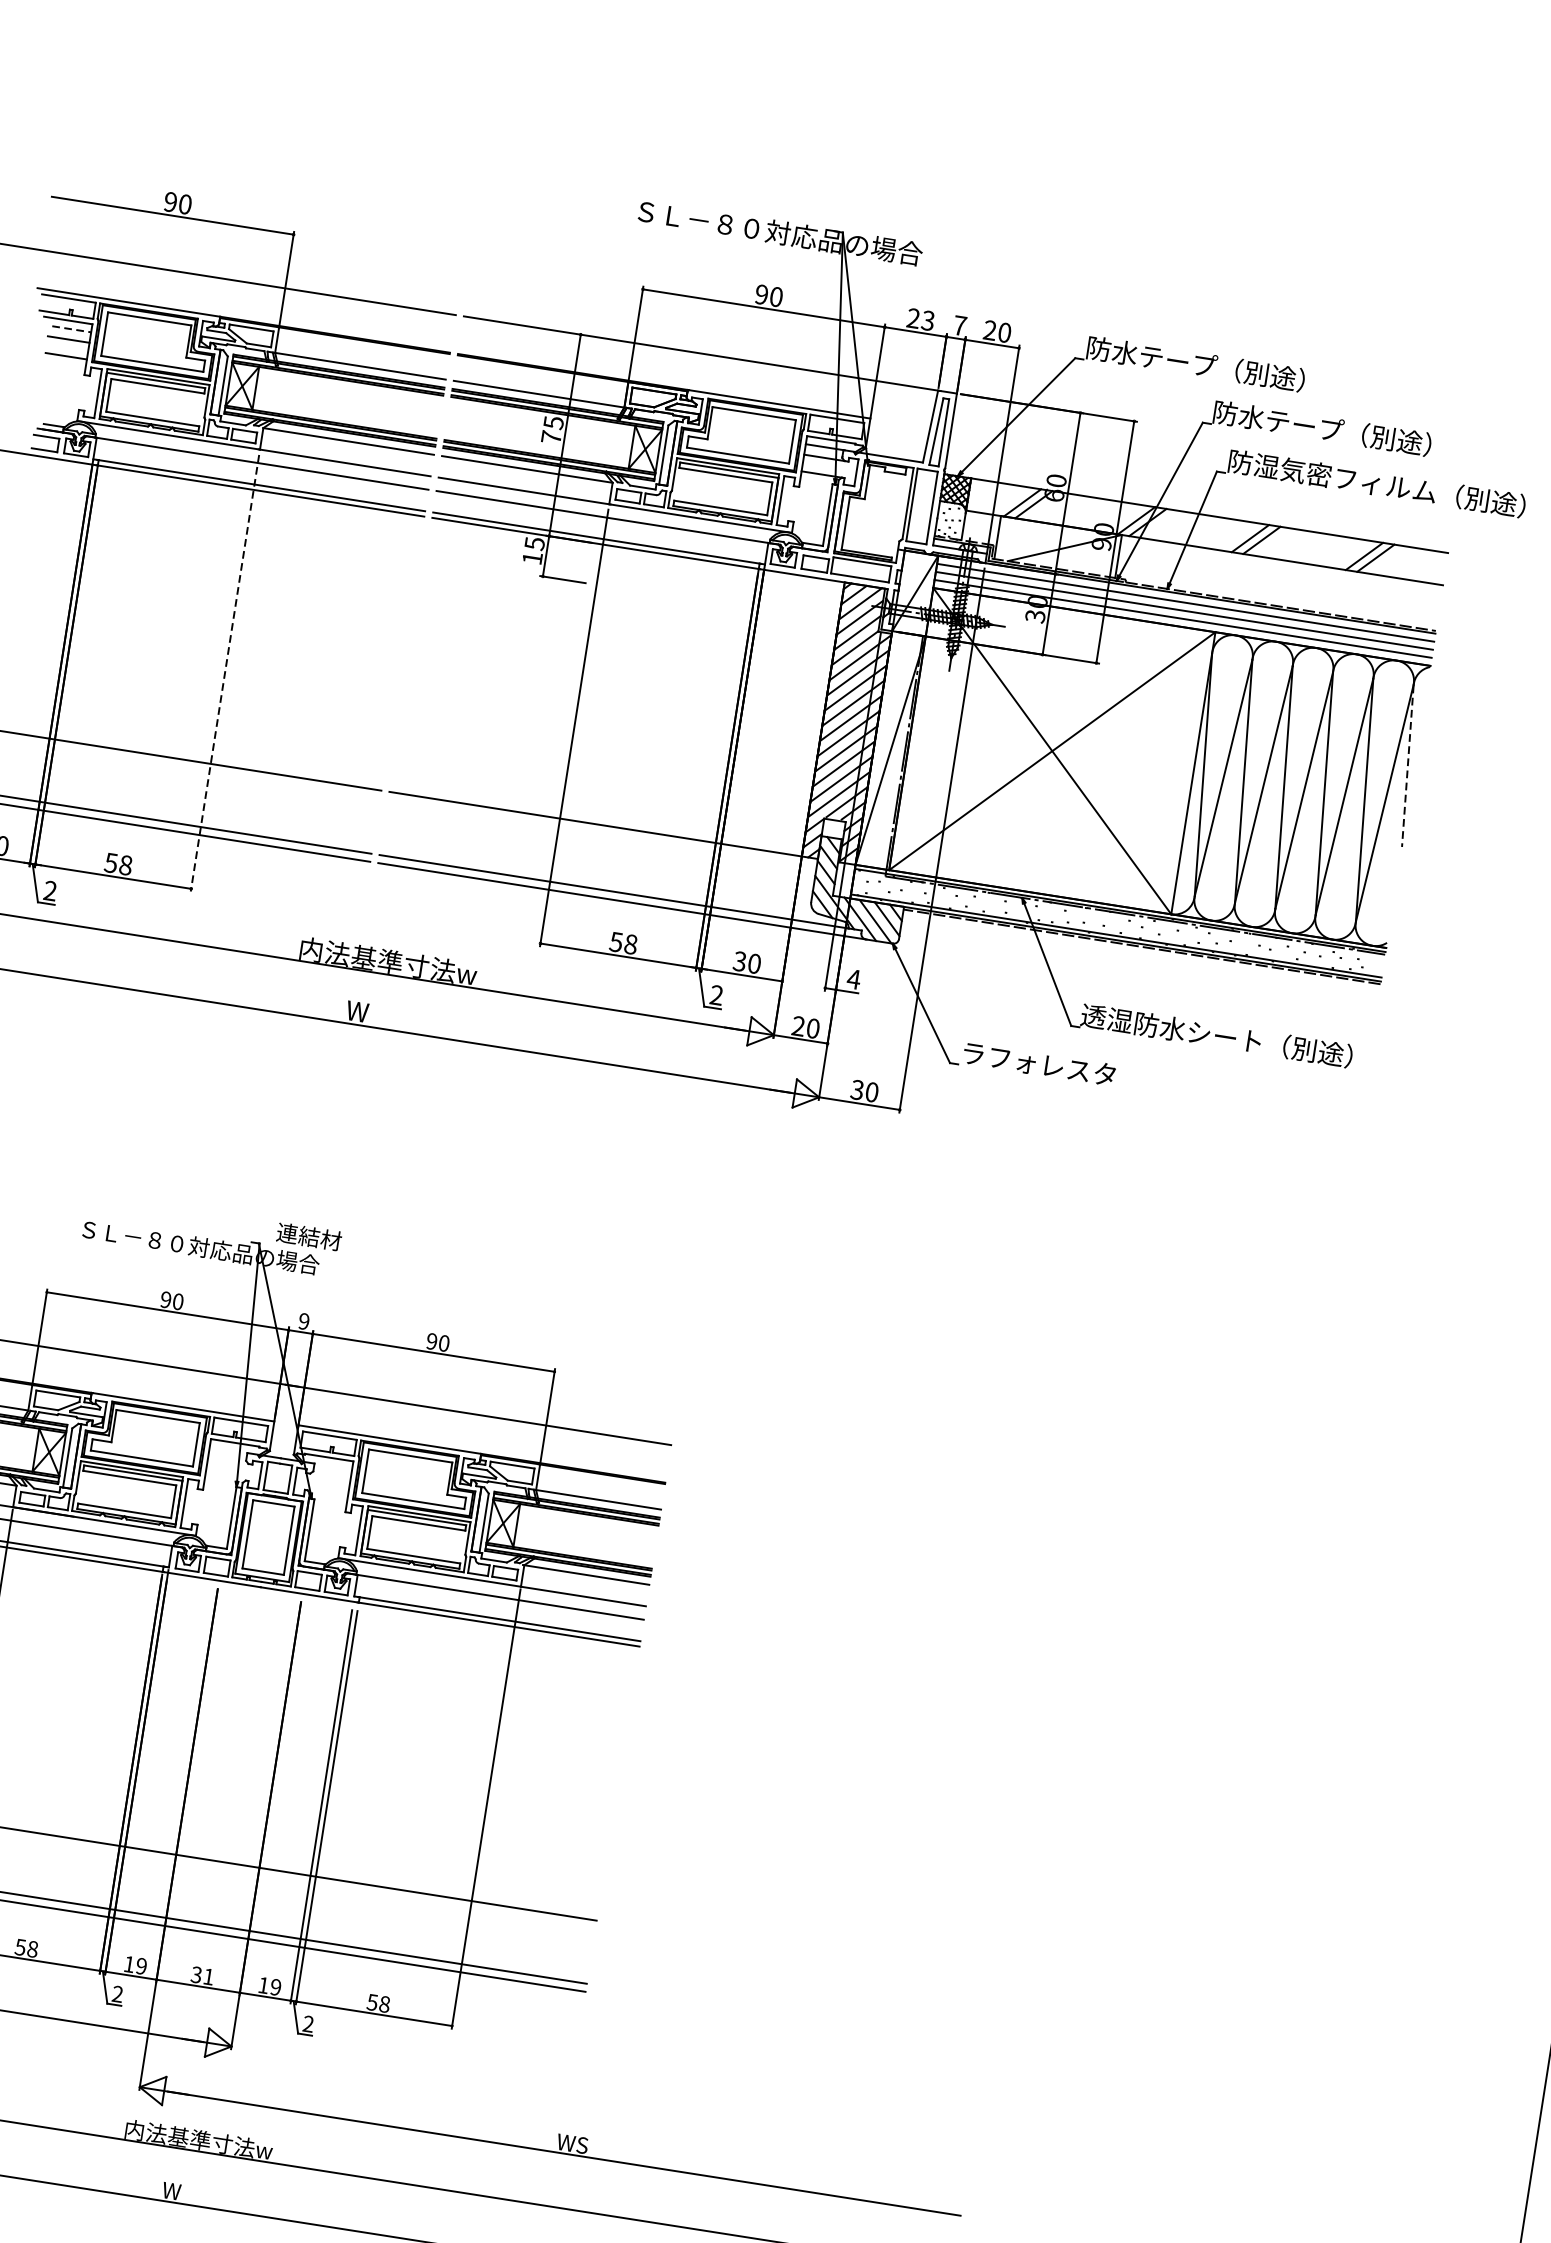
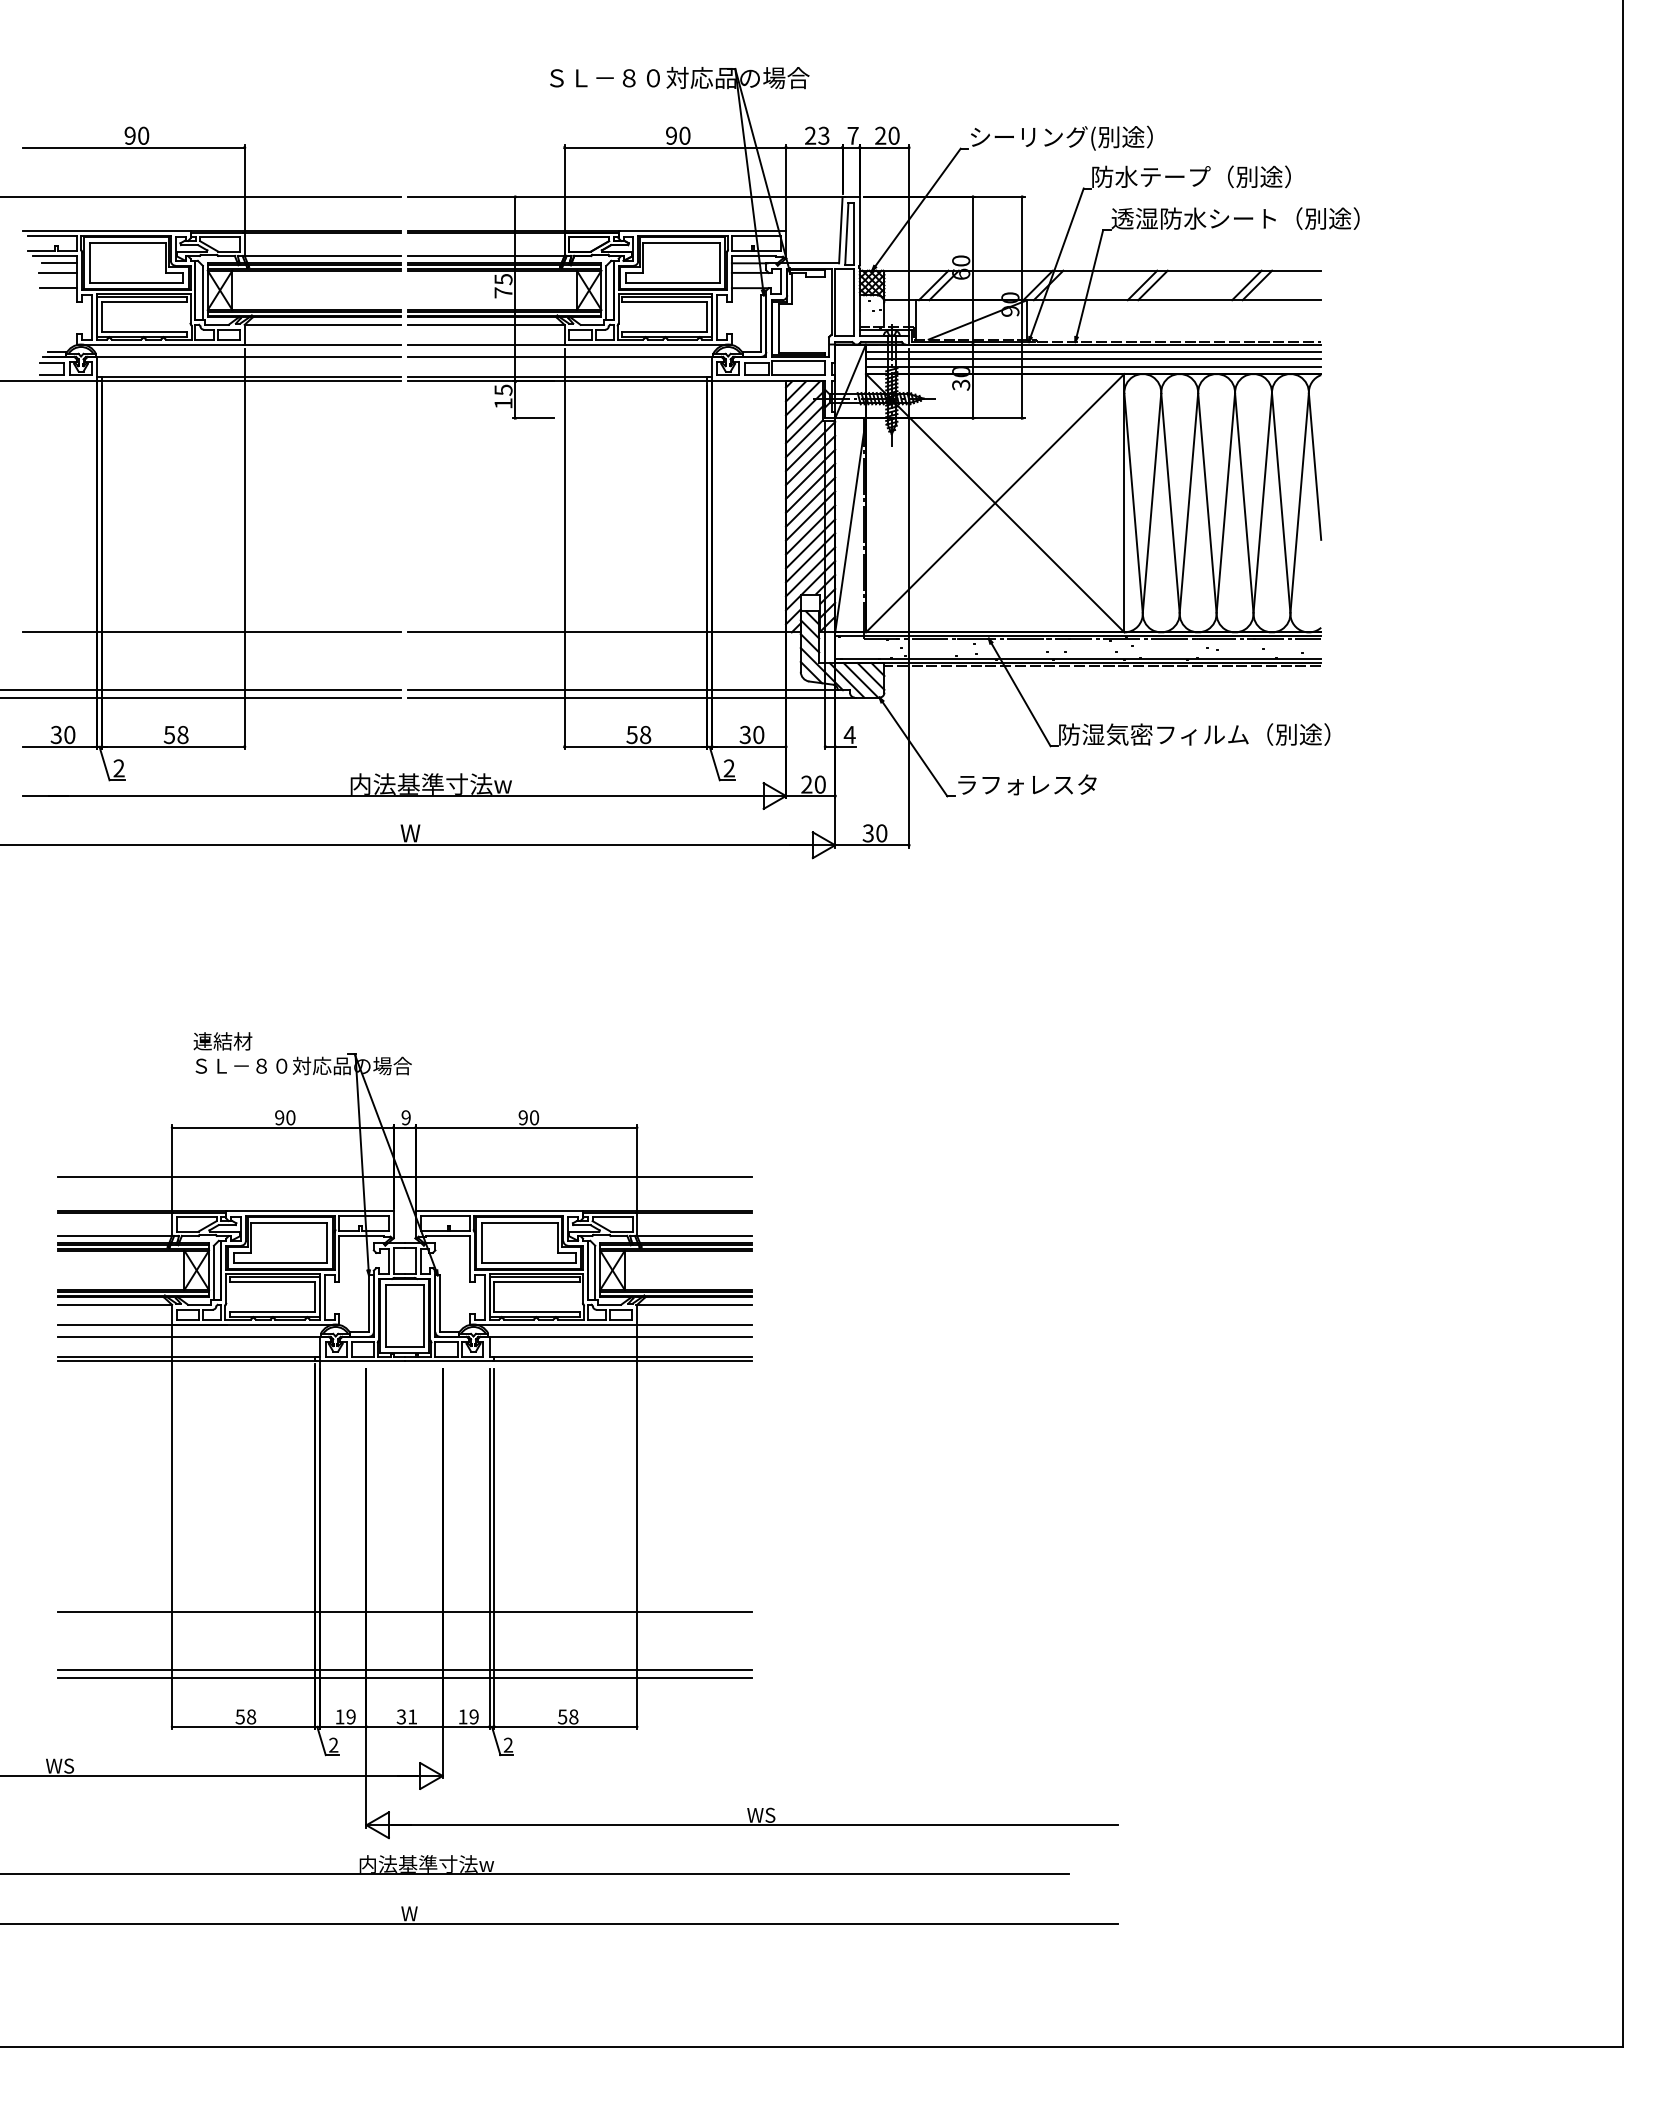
line: (71, 329) -> (59, 263), dashed -> solid
text: (1196, 364) -> (1069, 137), 防水テープ（別途） -> シーリング(別途）
text: (1376, 483) -> (1247, 218), 防湿気密フィルム（別途） -> 透湿防水シート（別途）
line: (224, 673) -> (244, 549), dashed -> solid
line: (1408, 766) -> (1315, 467), dashed -> solid
text: (1230, 1037) -> (1194, 734), 透湿防水シート（別途） -> 防湿気密フィルム（別途）
text: (308, 1236) -> (222, 1041), moved

